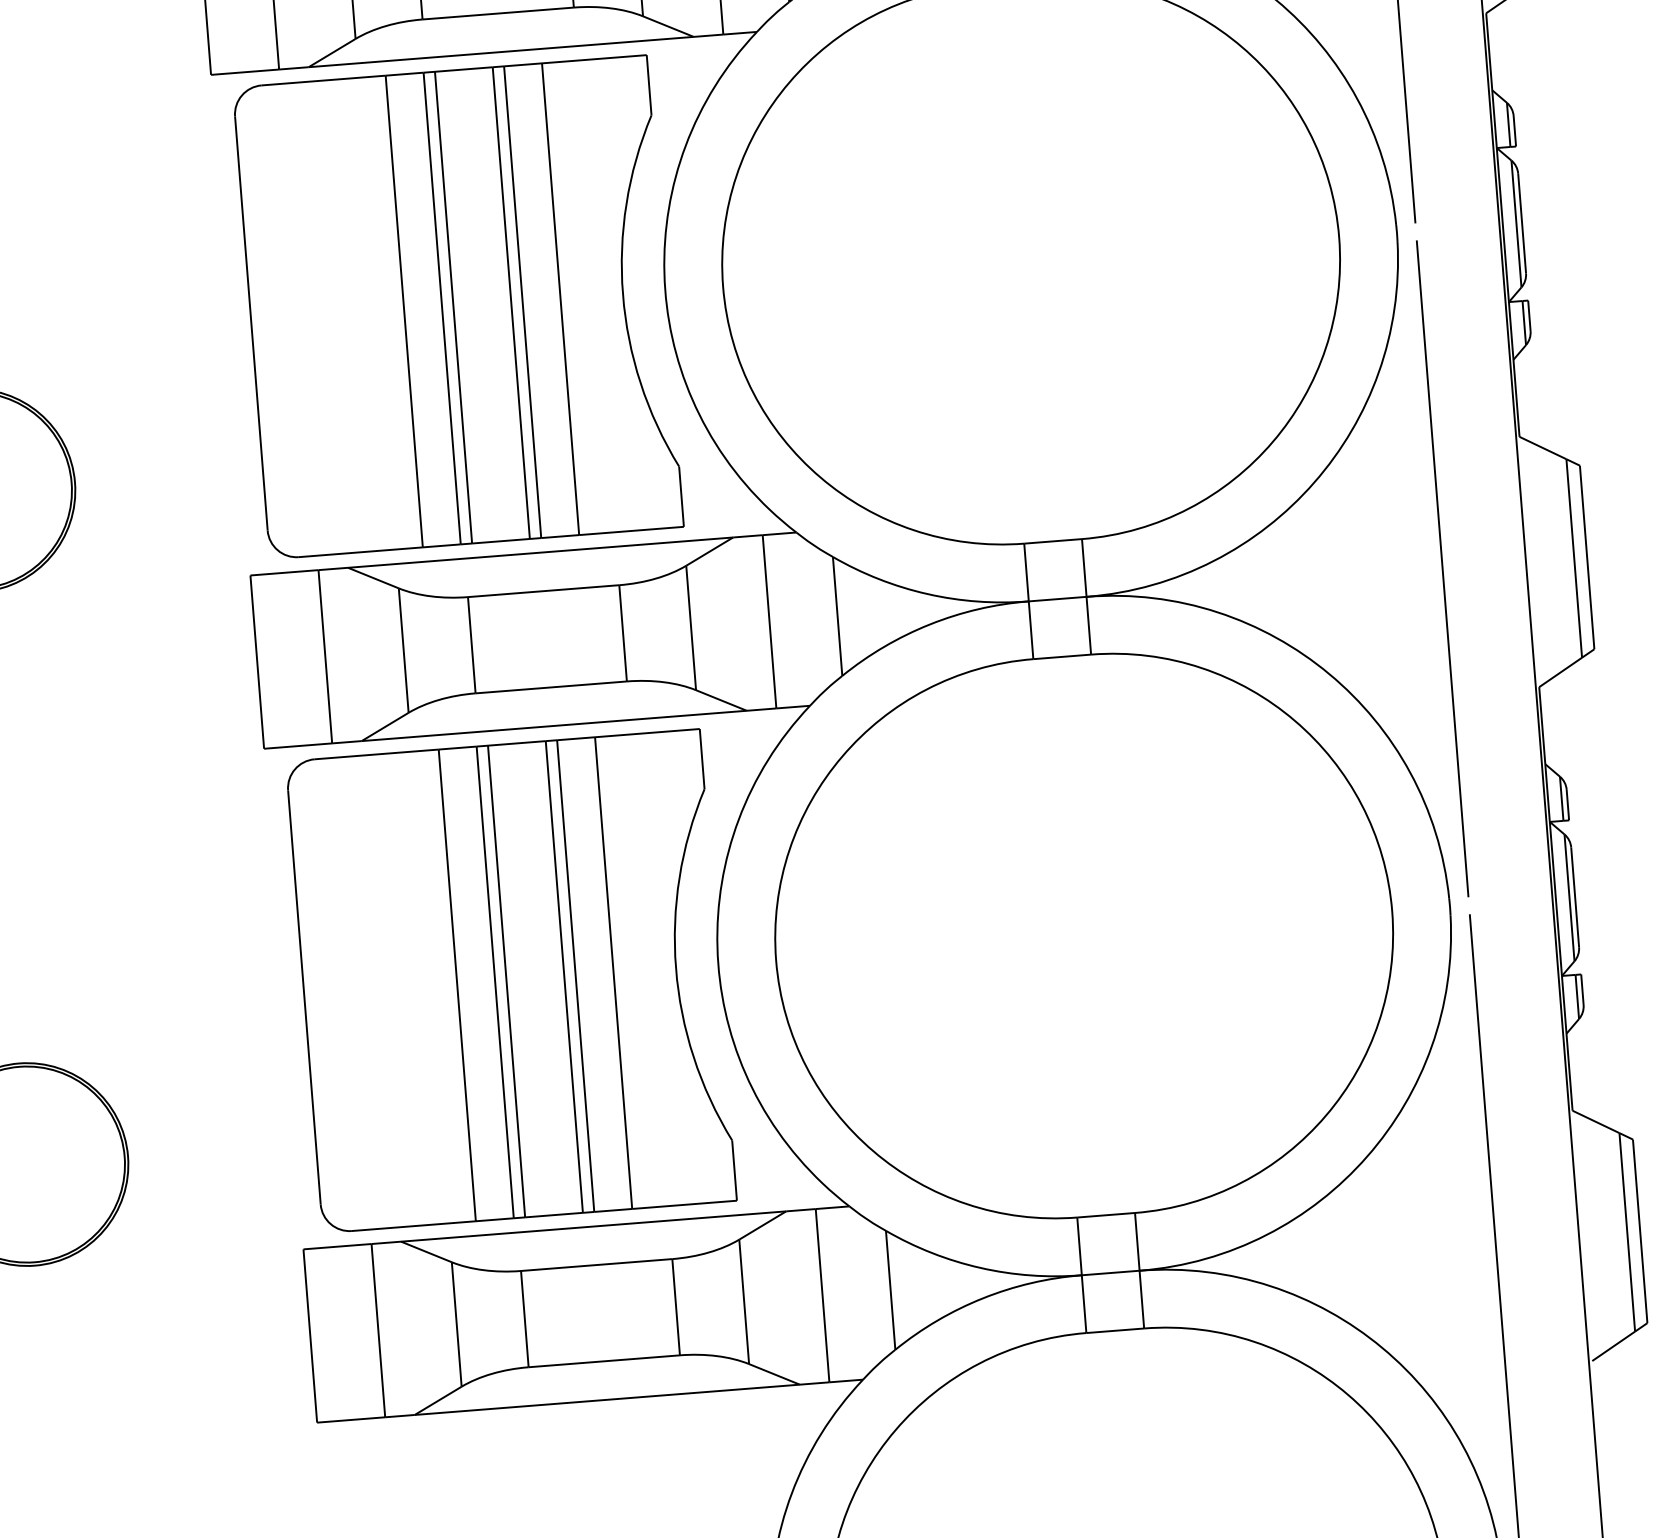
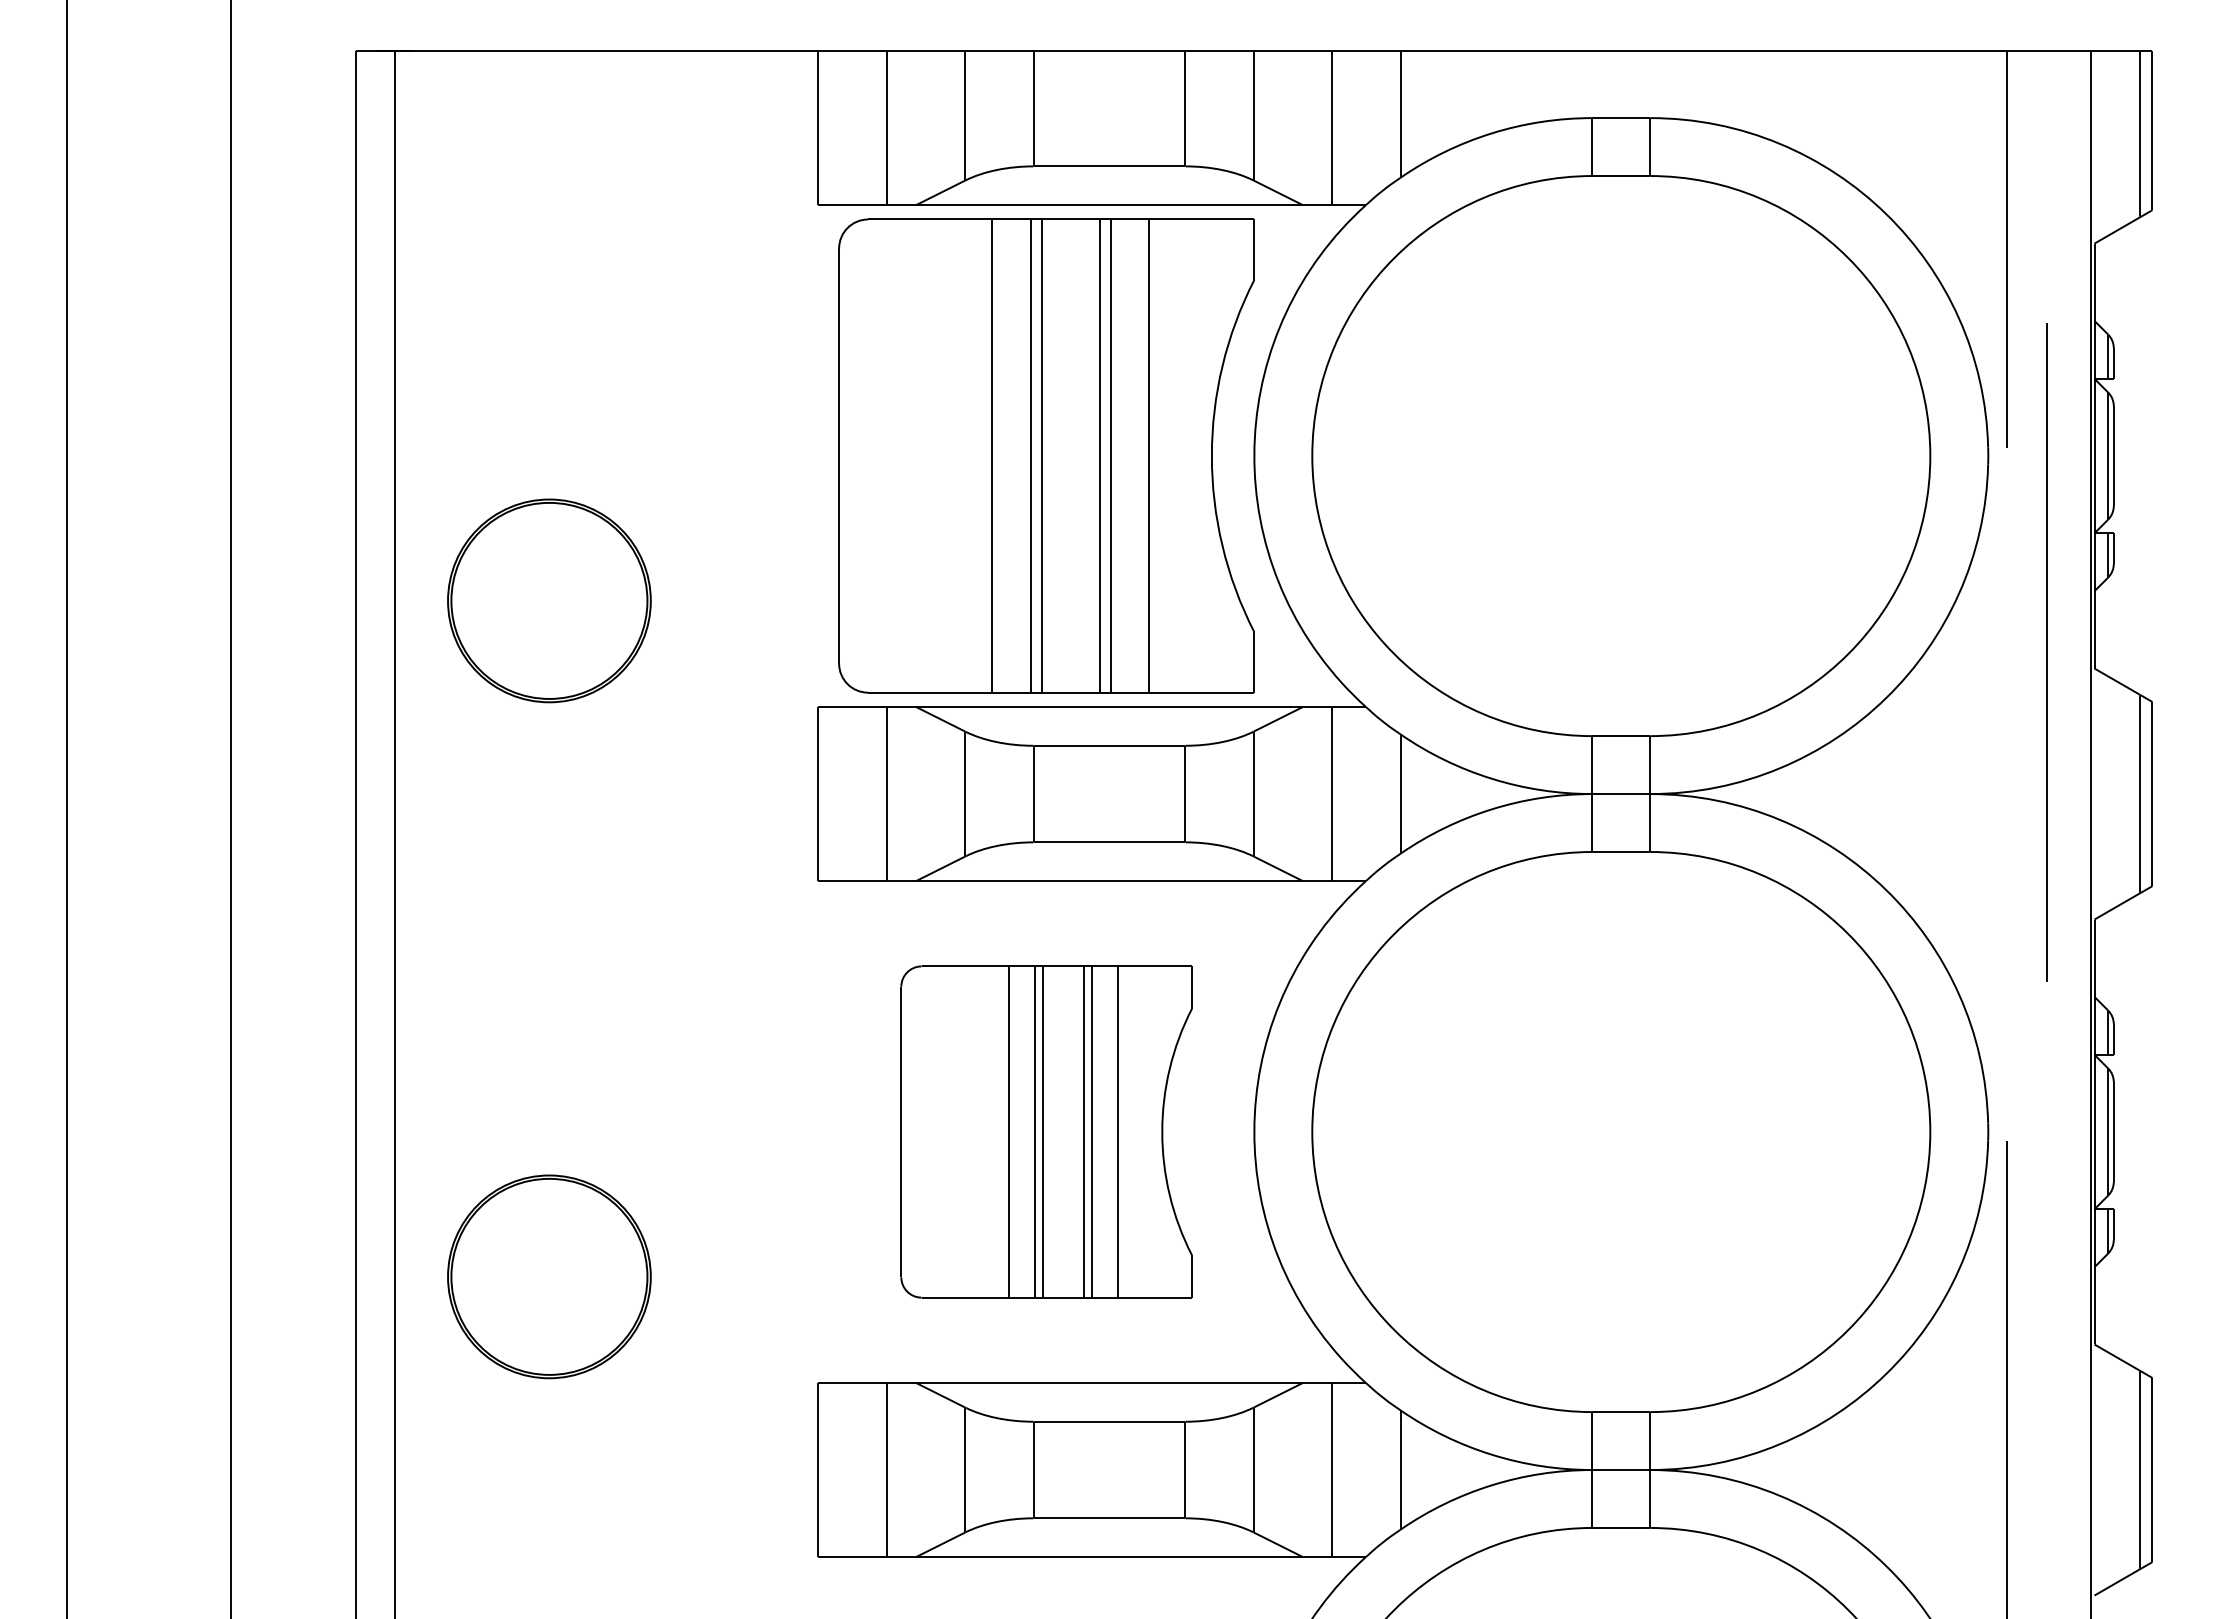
line: (1441, 569) -> (2046, 652), moved
part: (511, 980) -> (1046, 1131), size x0.7

